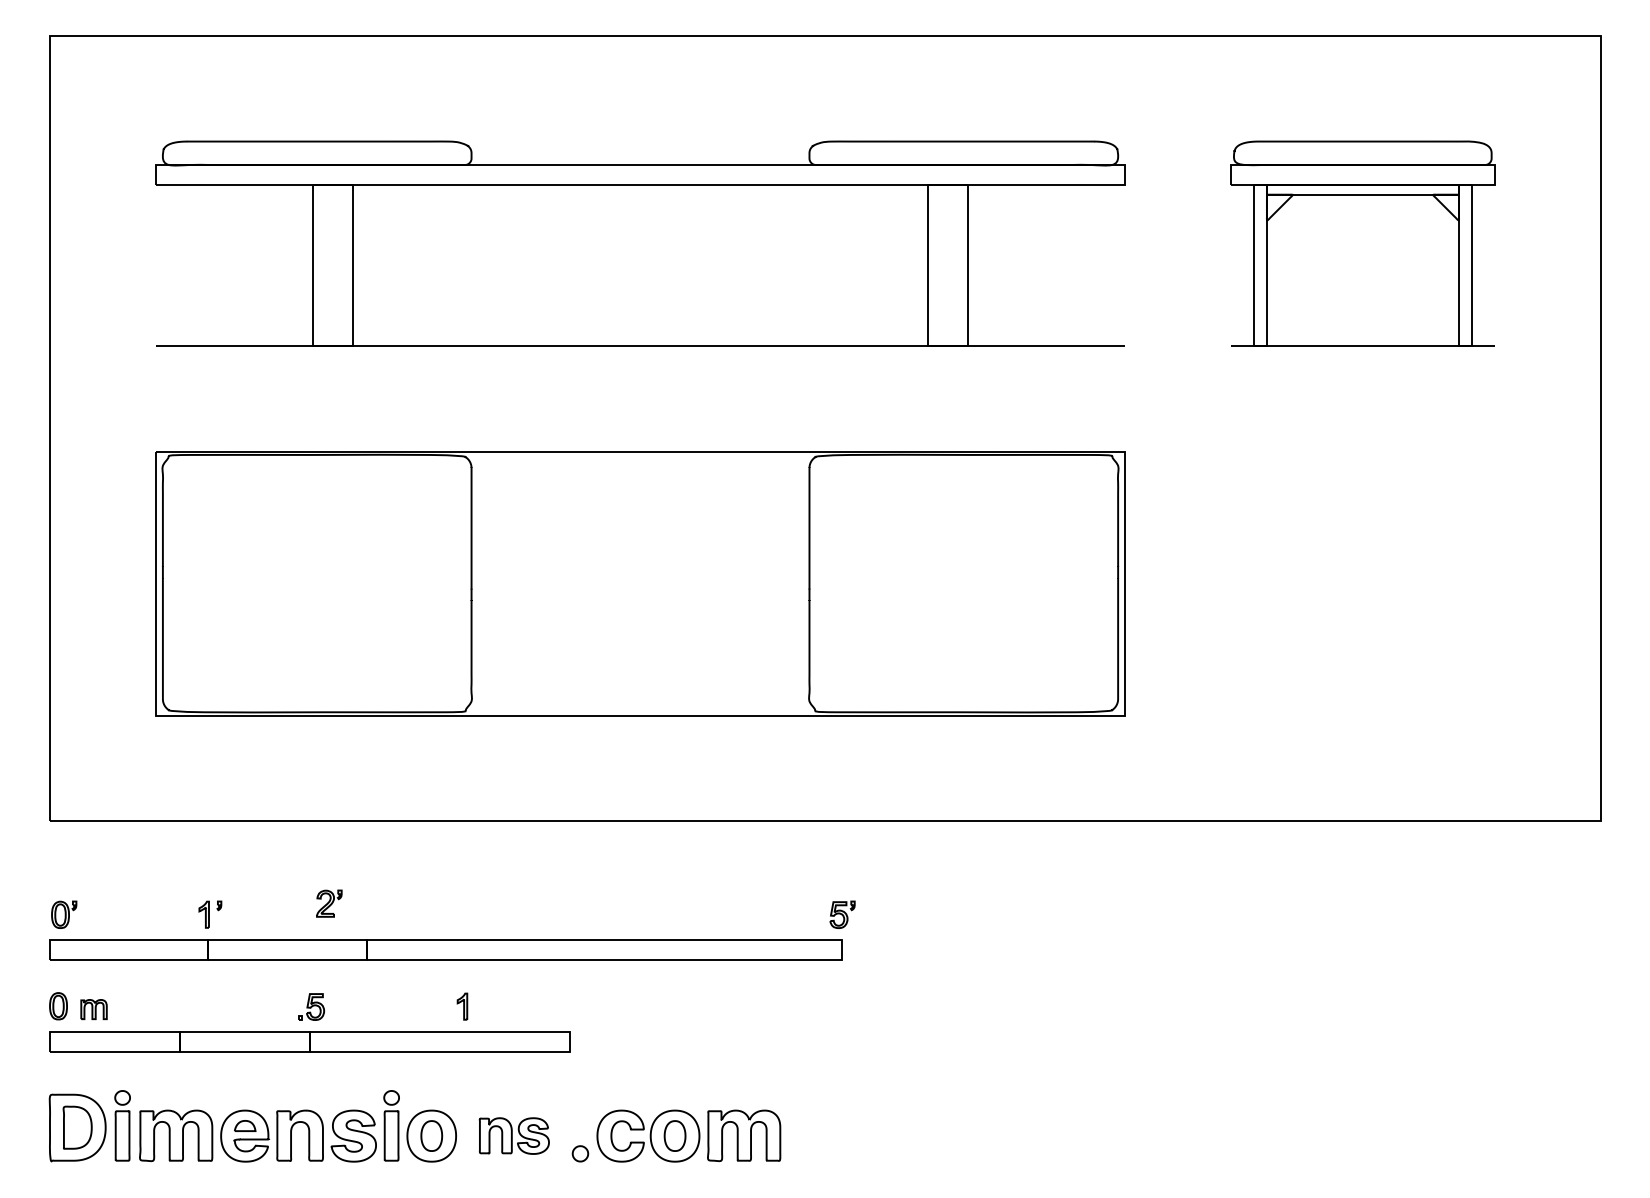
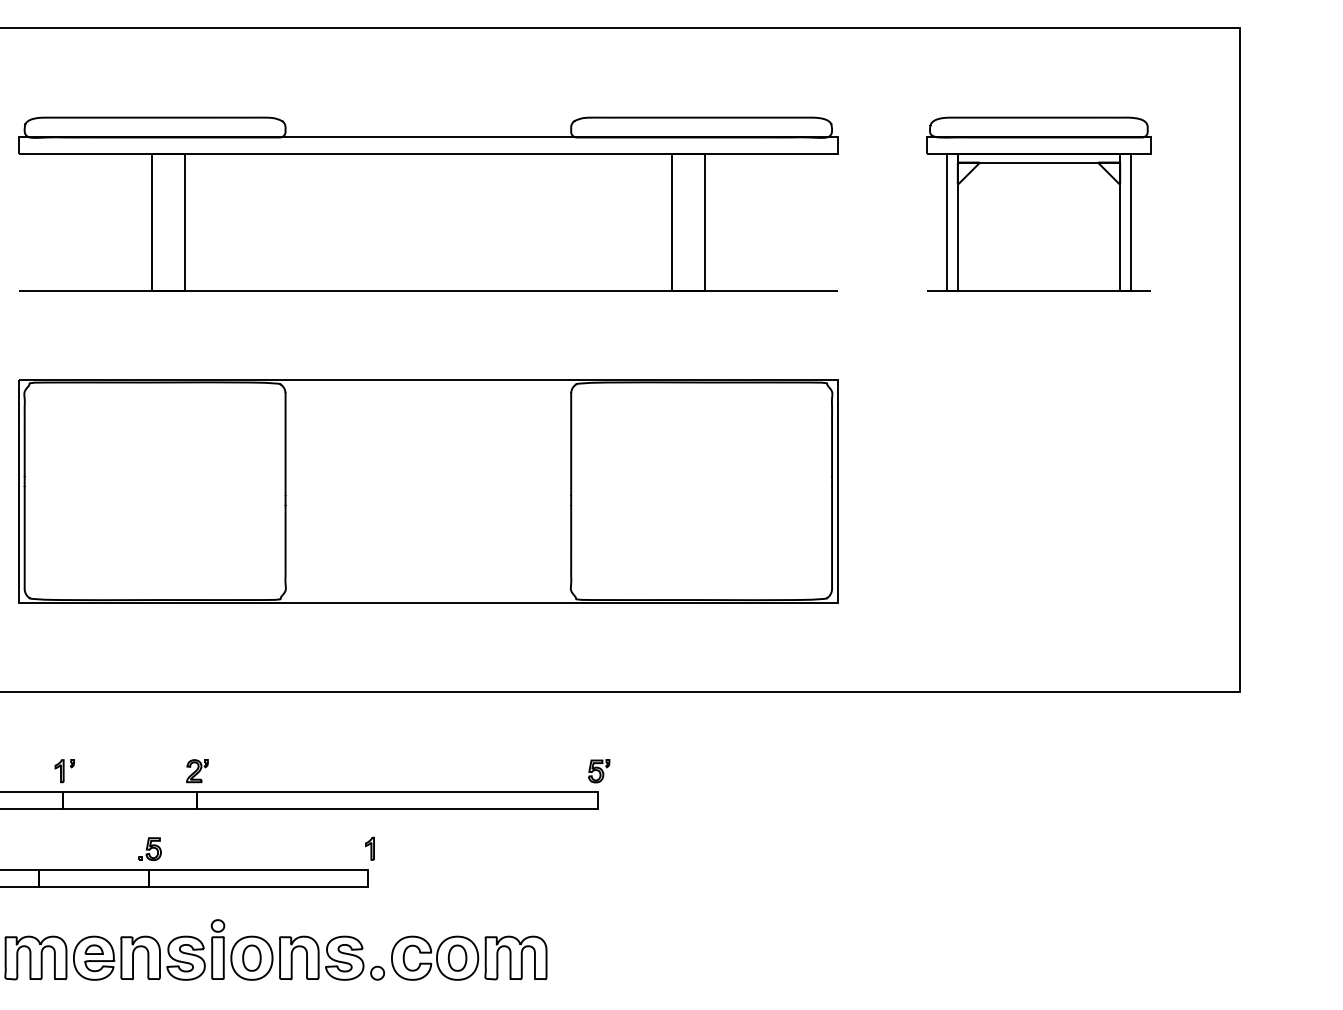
part: (329, 903) -> (197, 770), moved
part: (462, 1006) -> (370, 848), moved
part: (514, 1135) -> (321, 957), size x1.43

